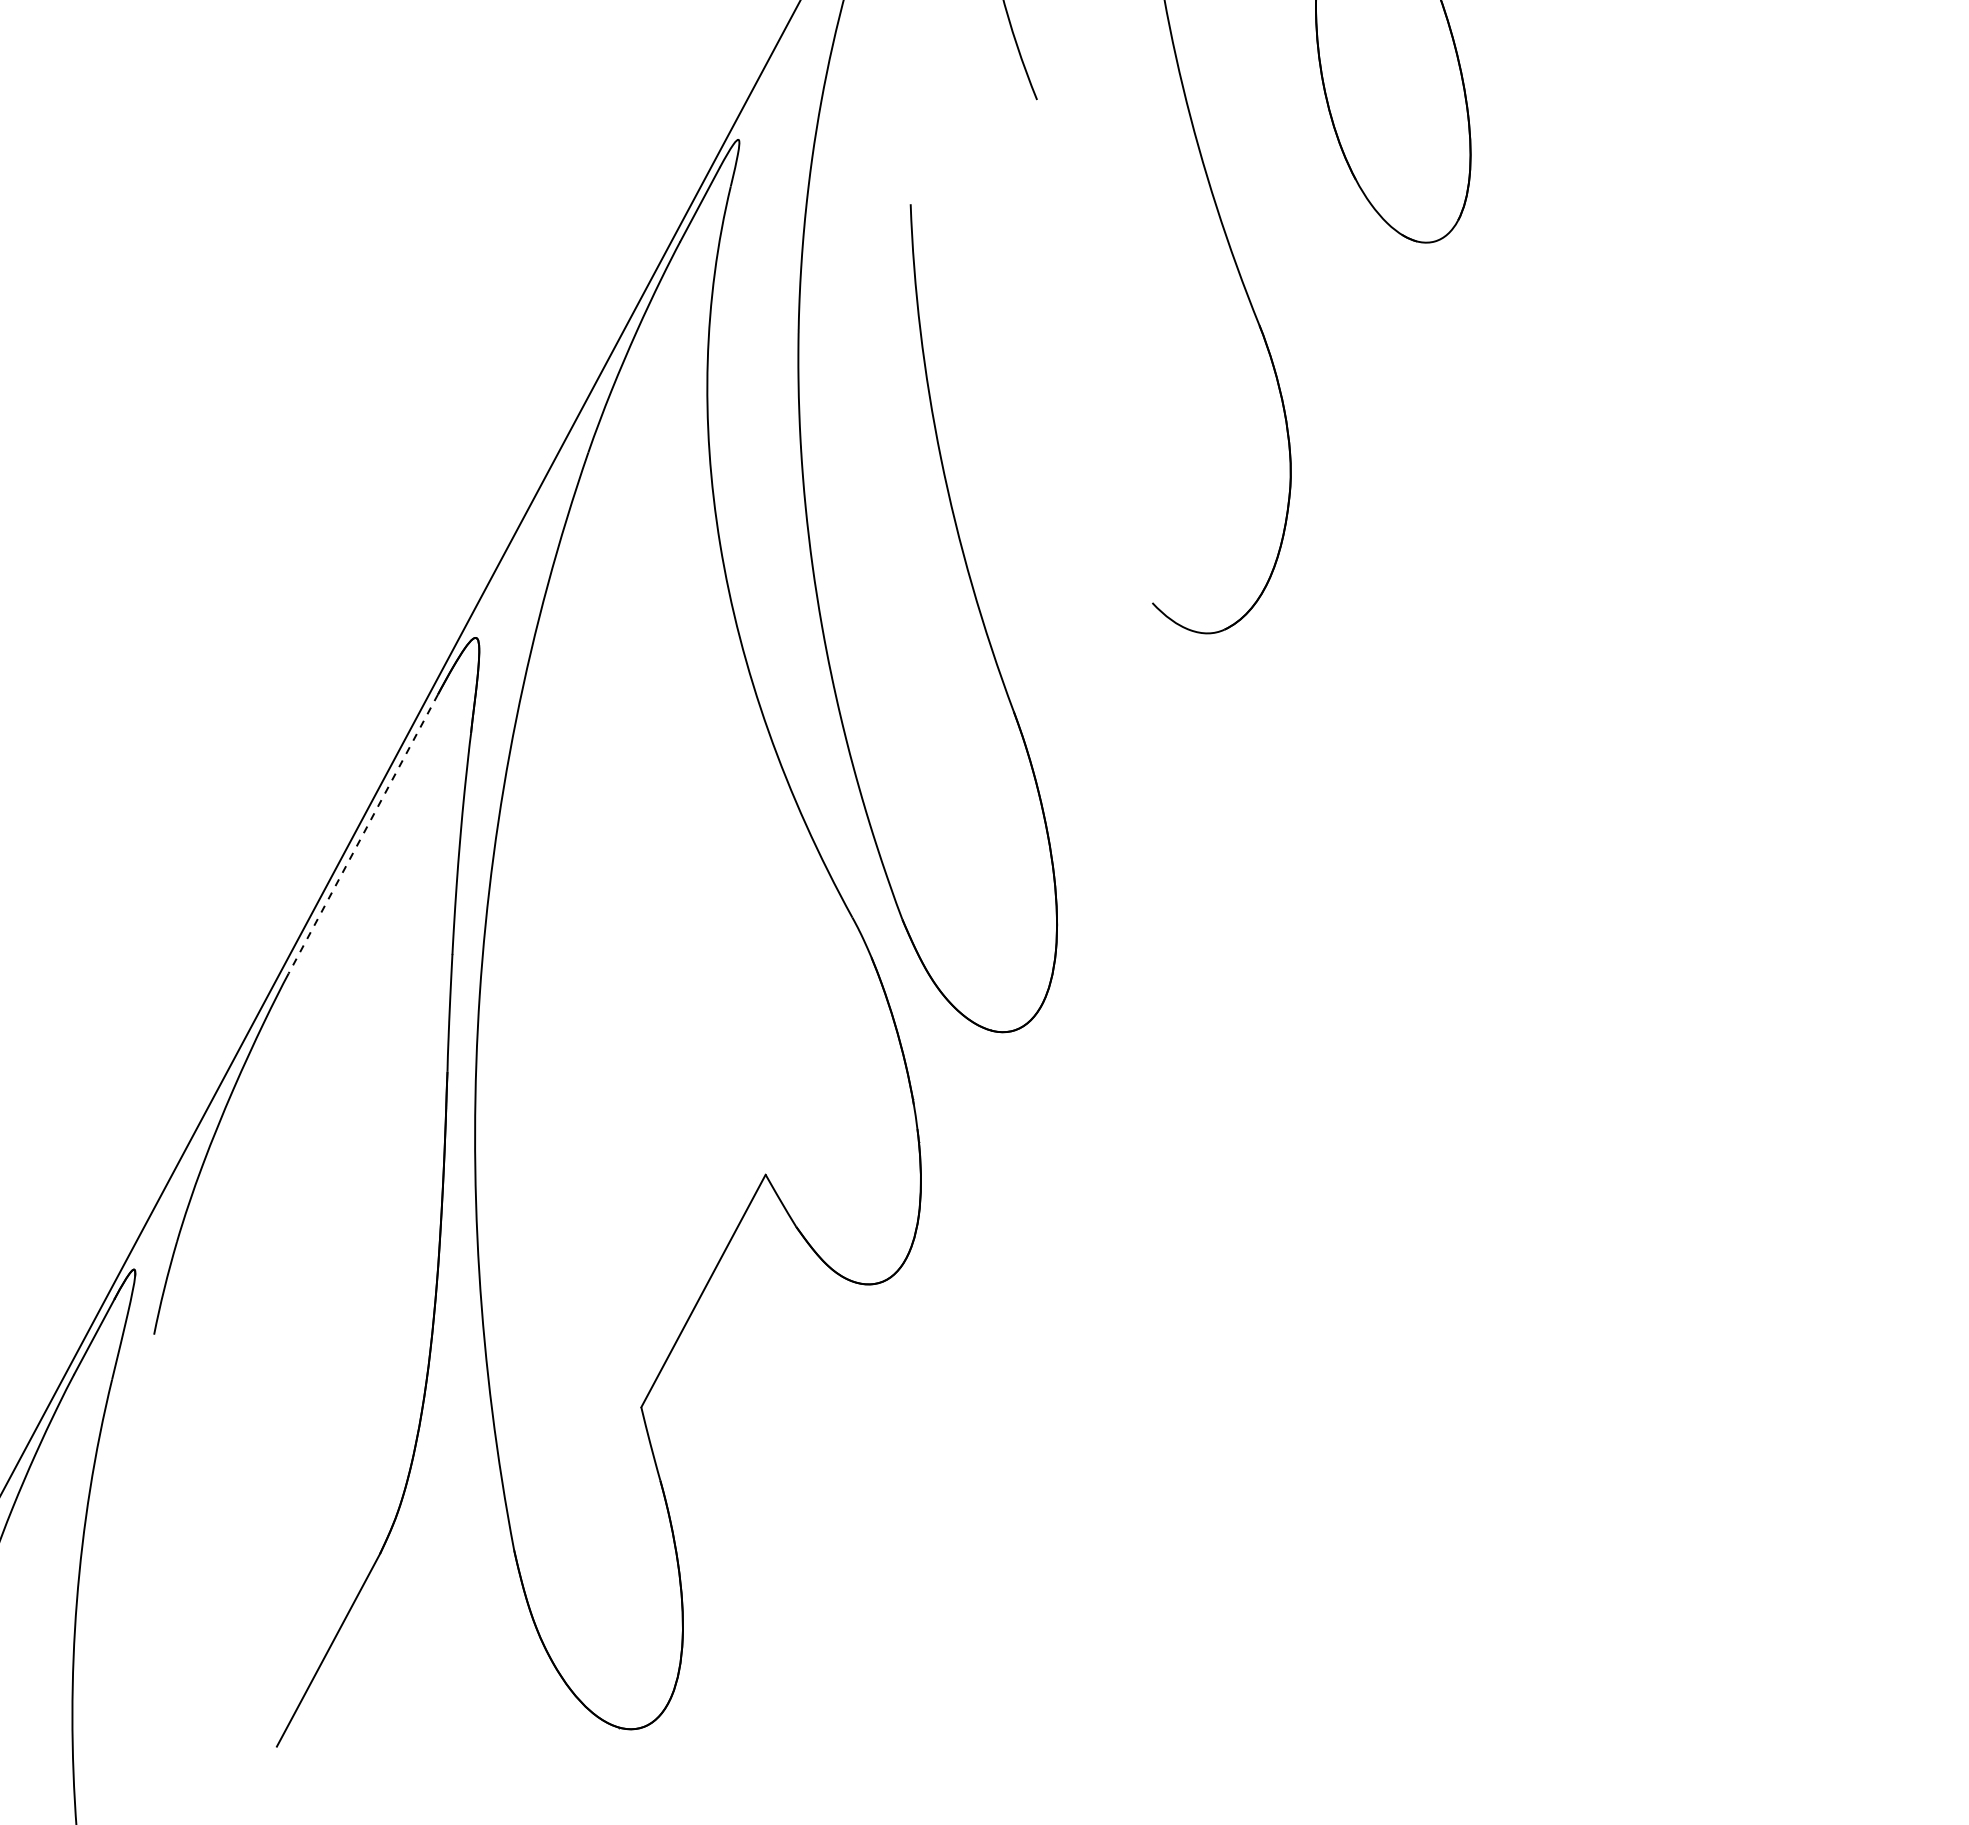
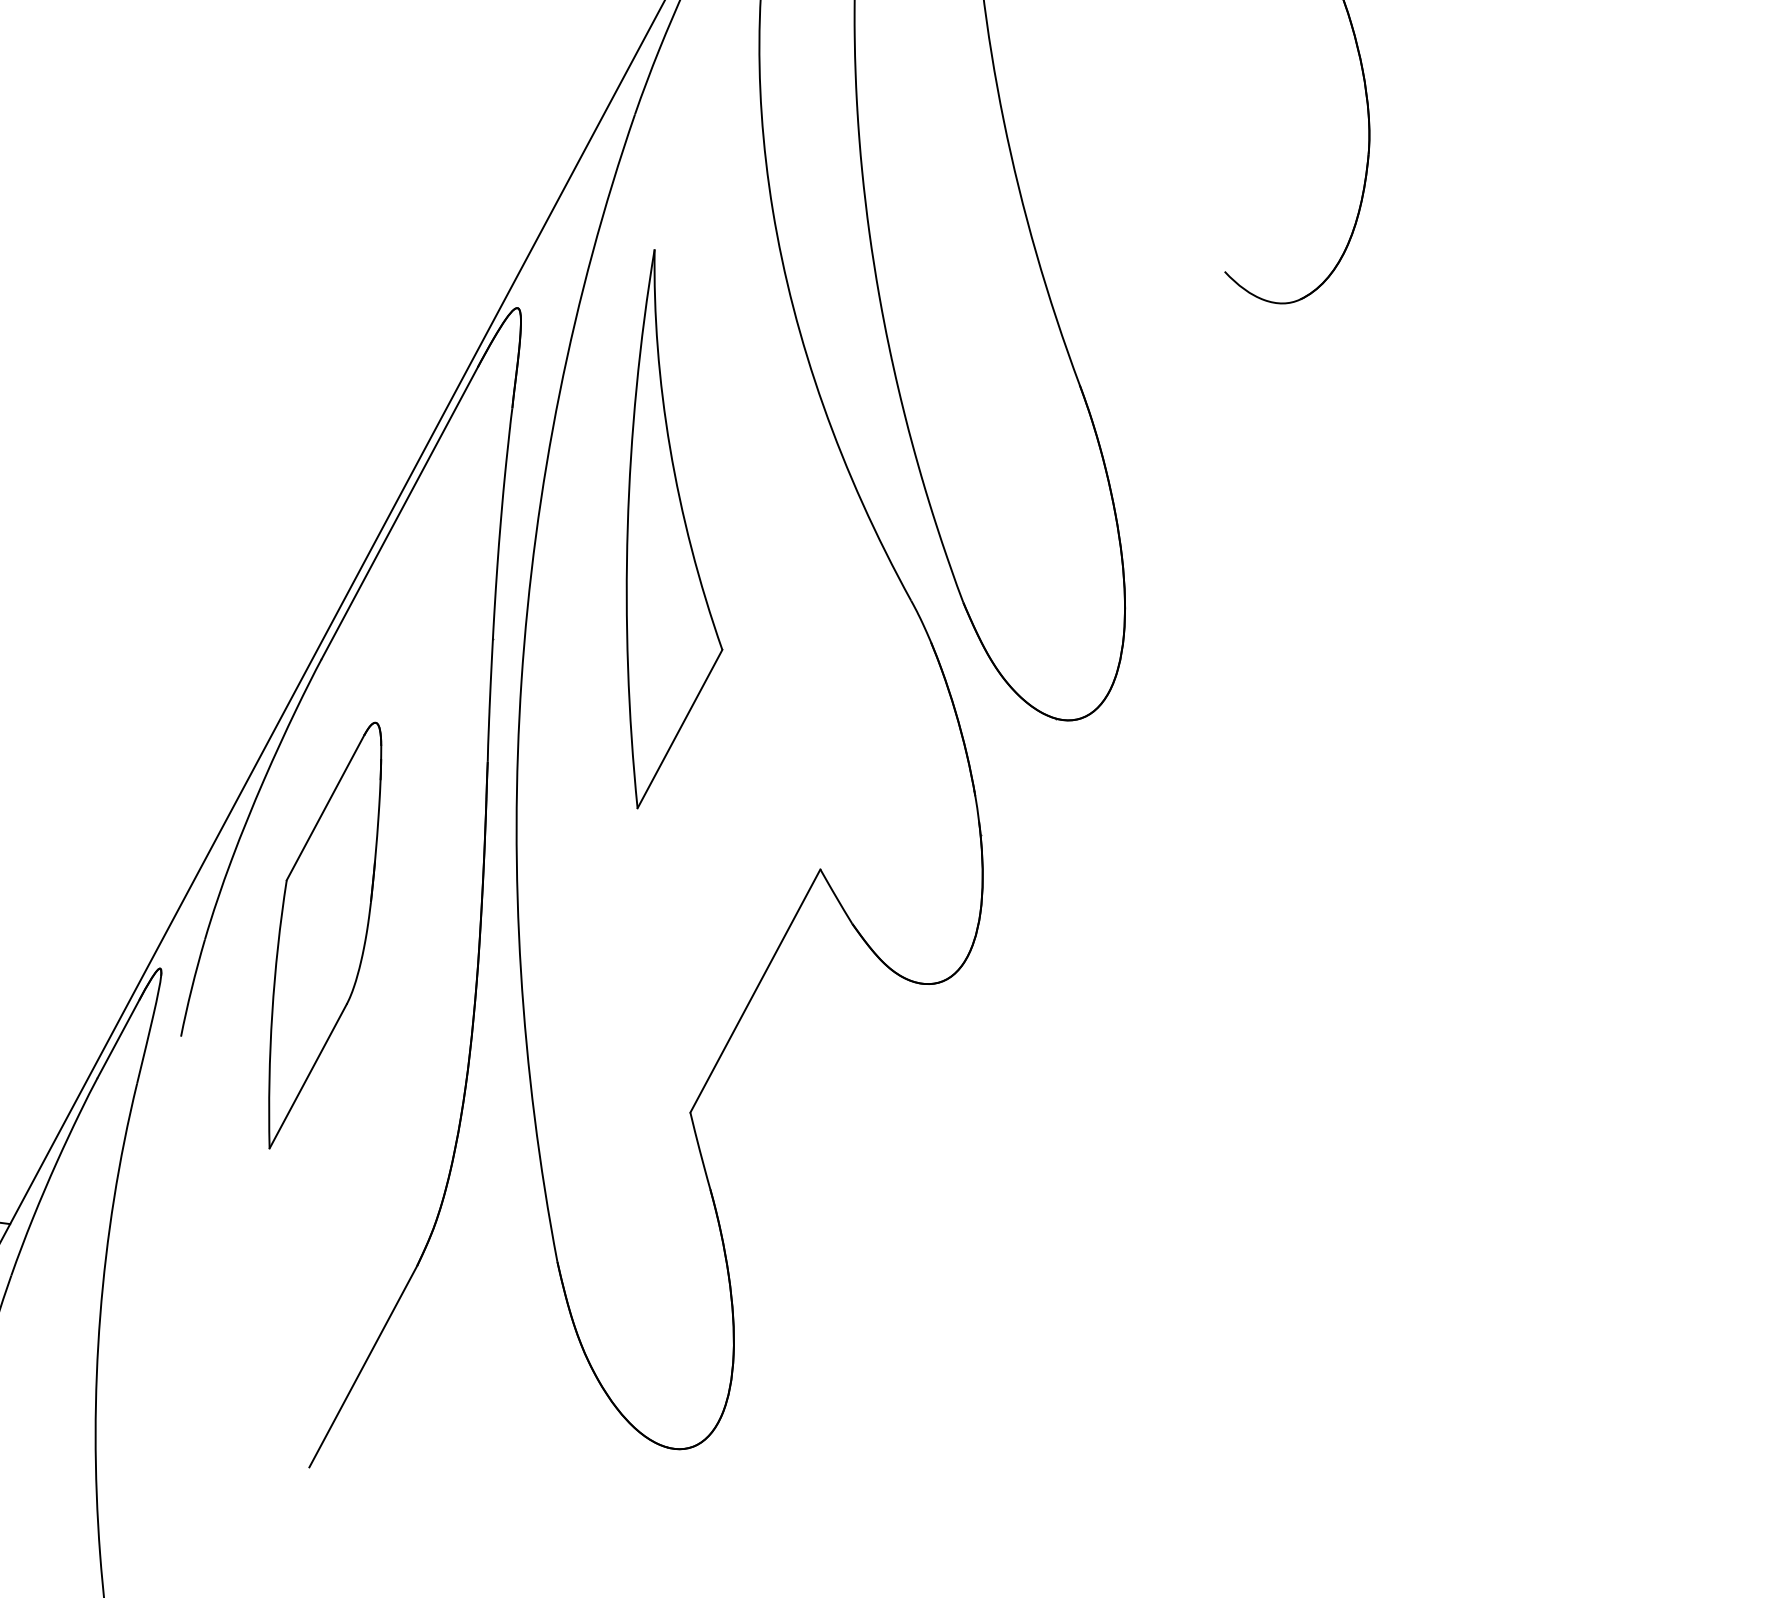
line: (363, 834) -> (399, 513), dashed -> solid
part: (625, 849) -> (673, 529), added
part: (291, 1237) -> (324, 935), added

